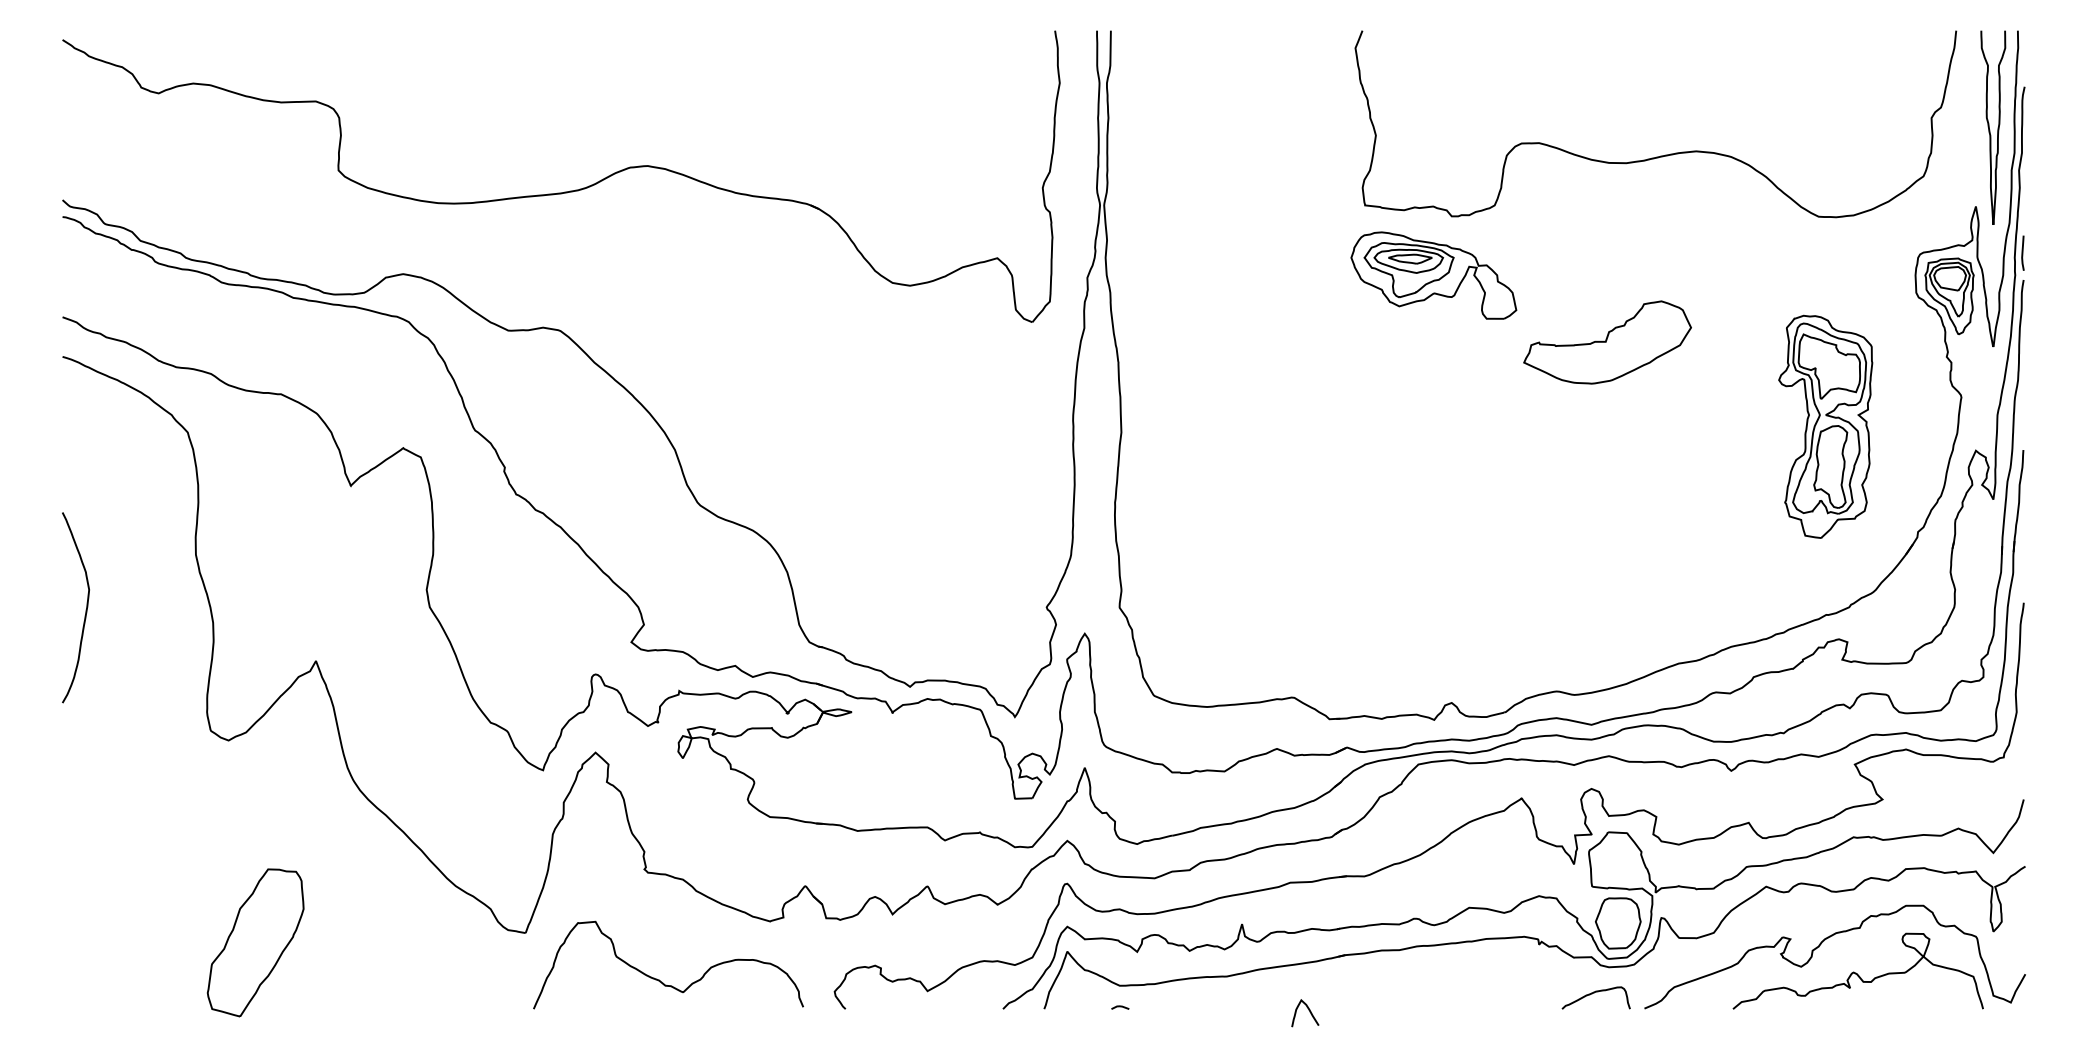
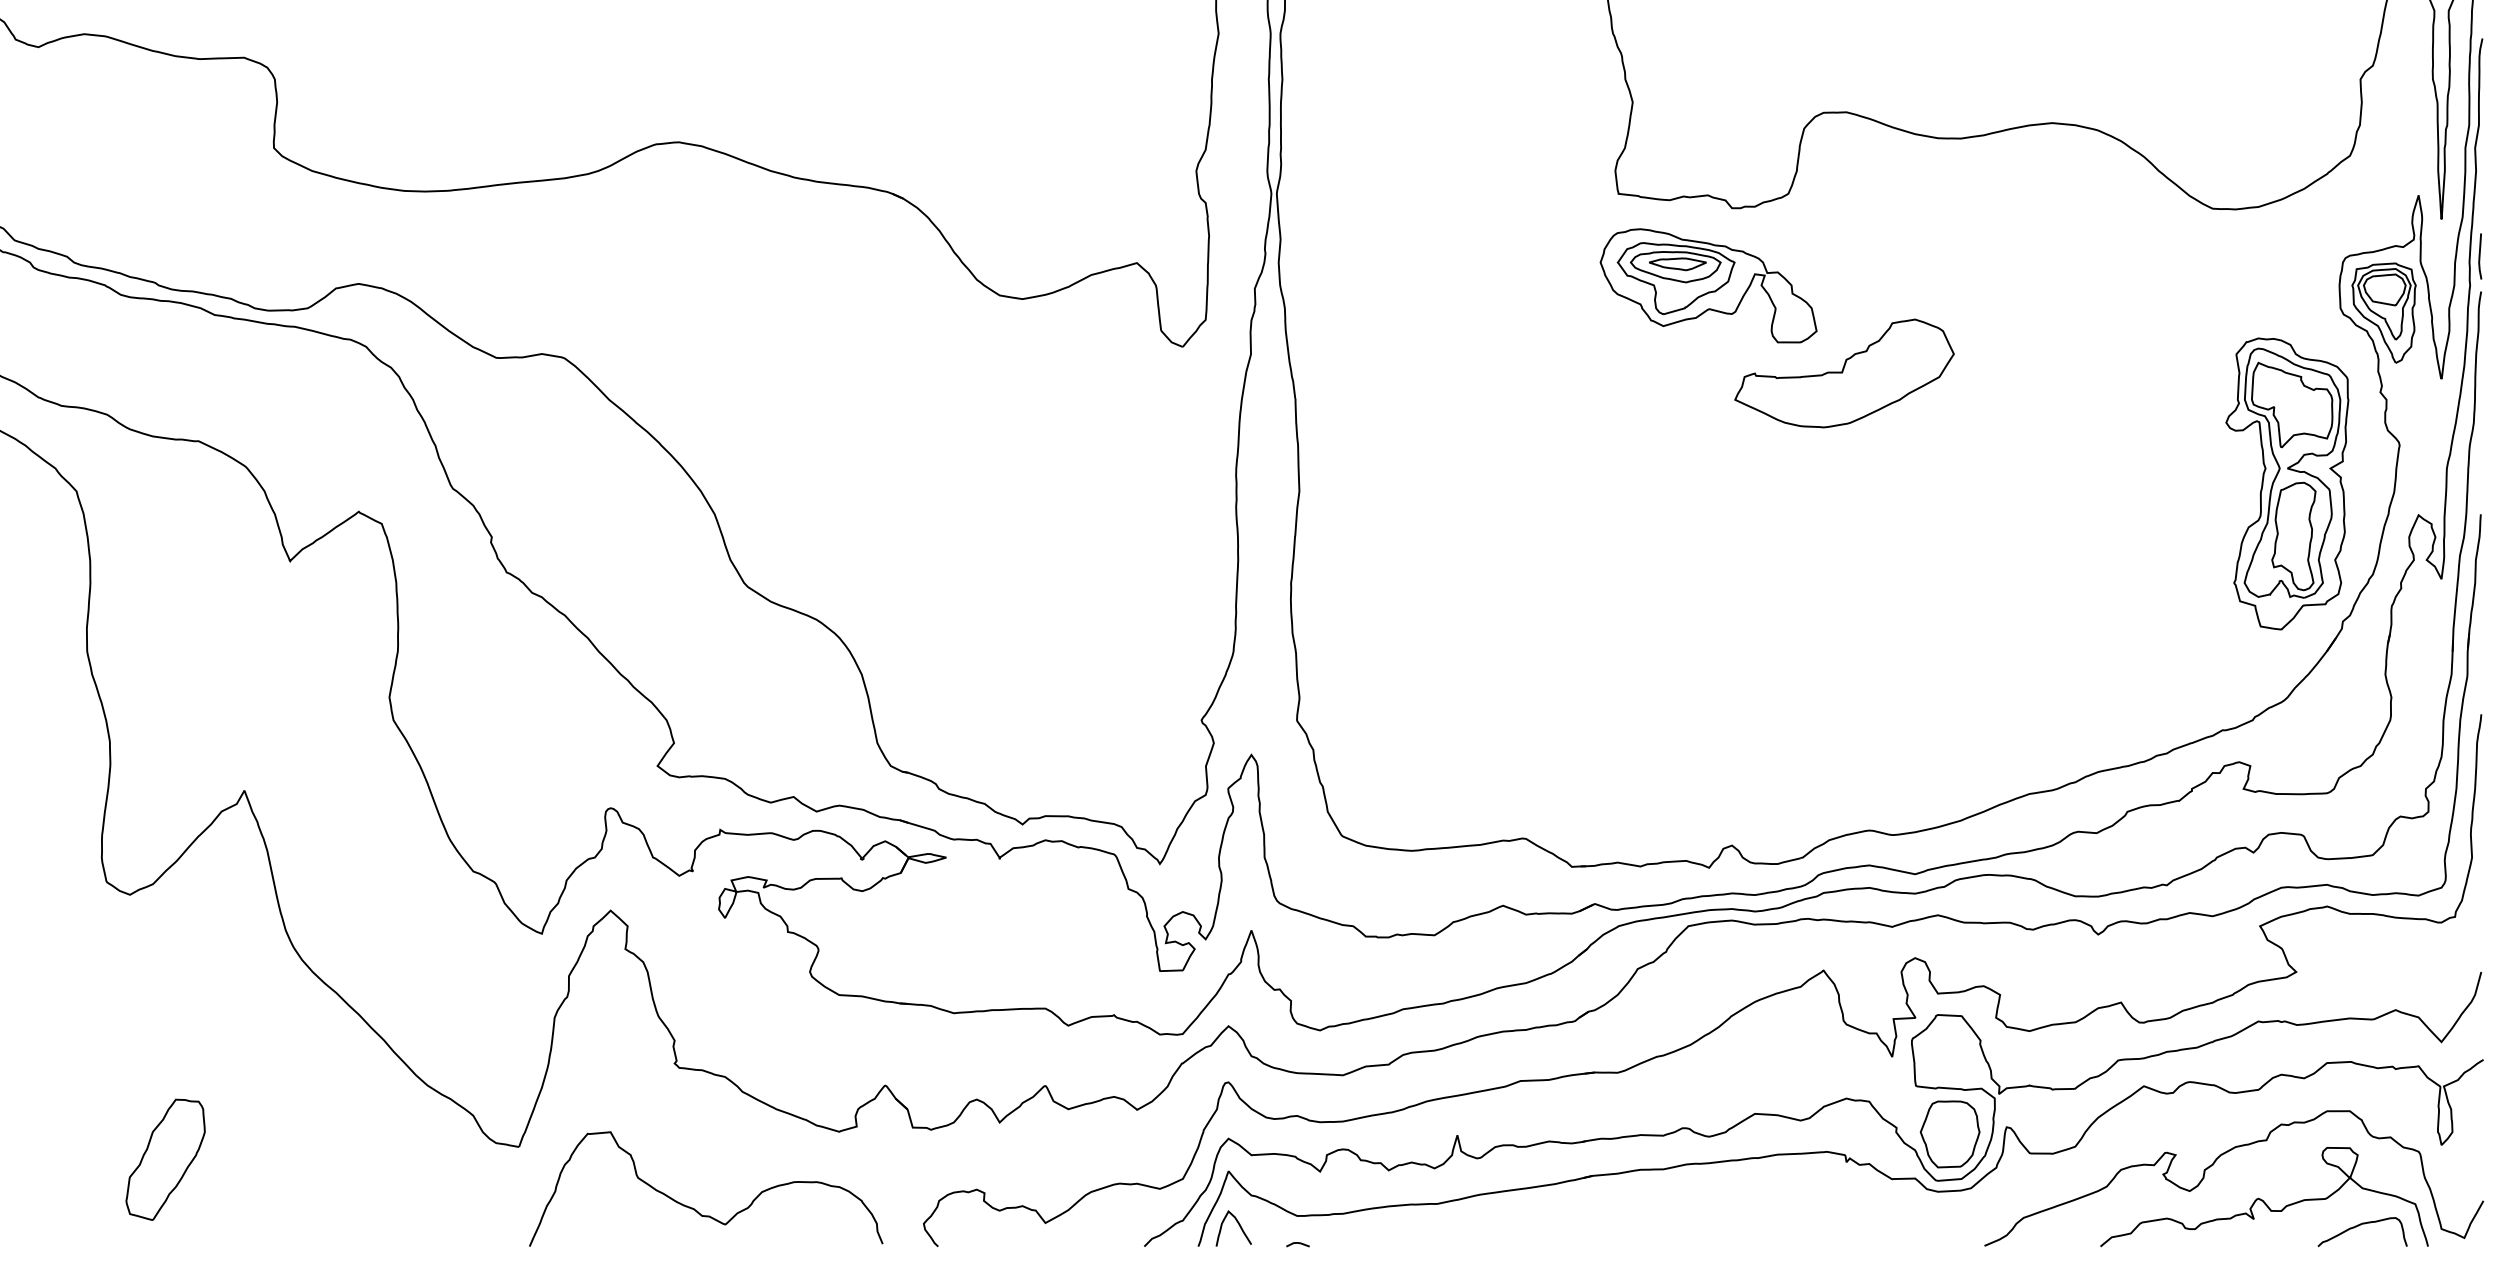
part: (1607, 342) -> (1844, 373), moved
part: (1825, 426) -> (2287, 483), moved
part: (255, 942) -> (165, 1159), size x0.62
curve: (1594, 993) -> (2360, 1226), moved
curve: (1309, 1012) -> (1239, 1227), moved

